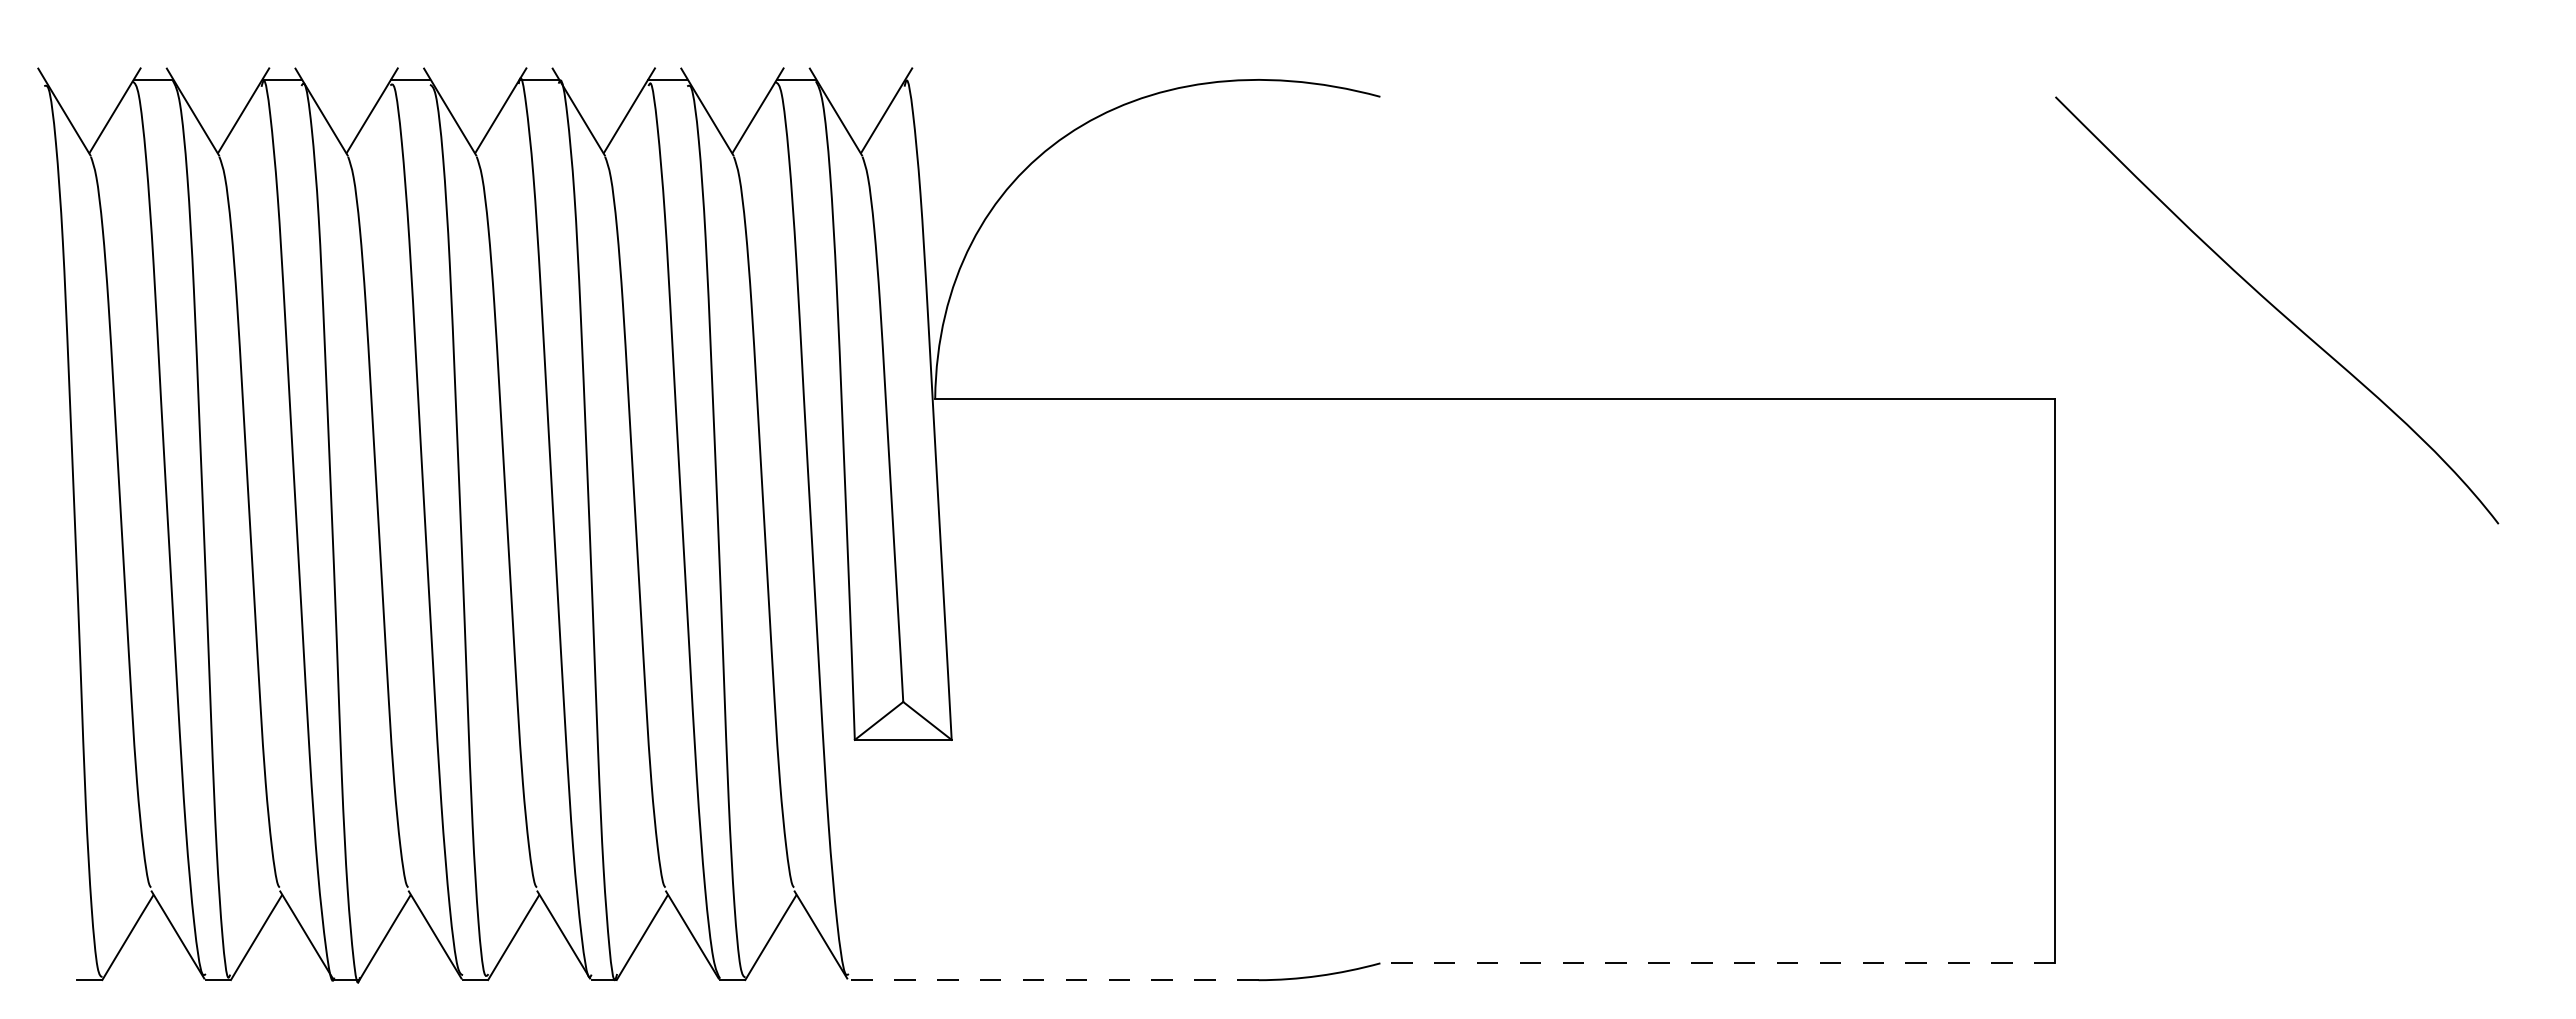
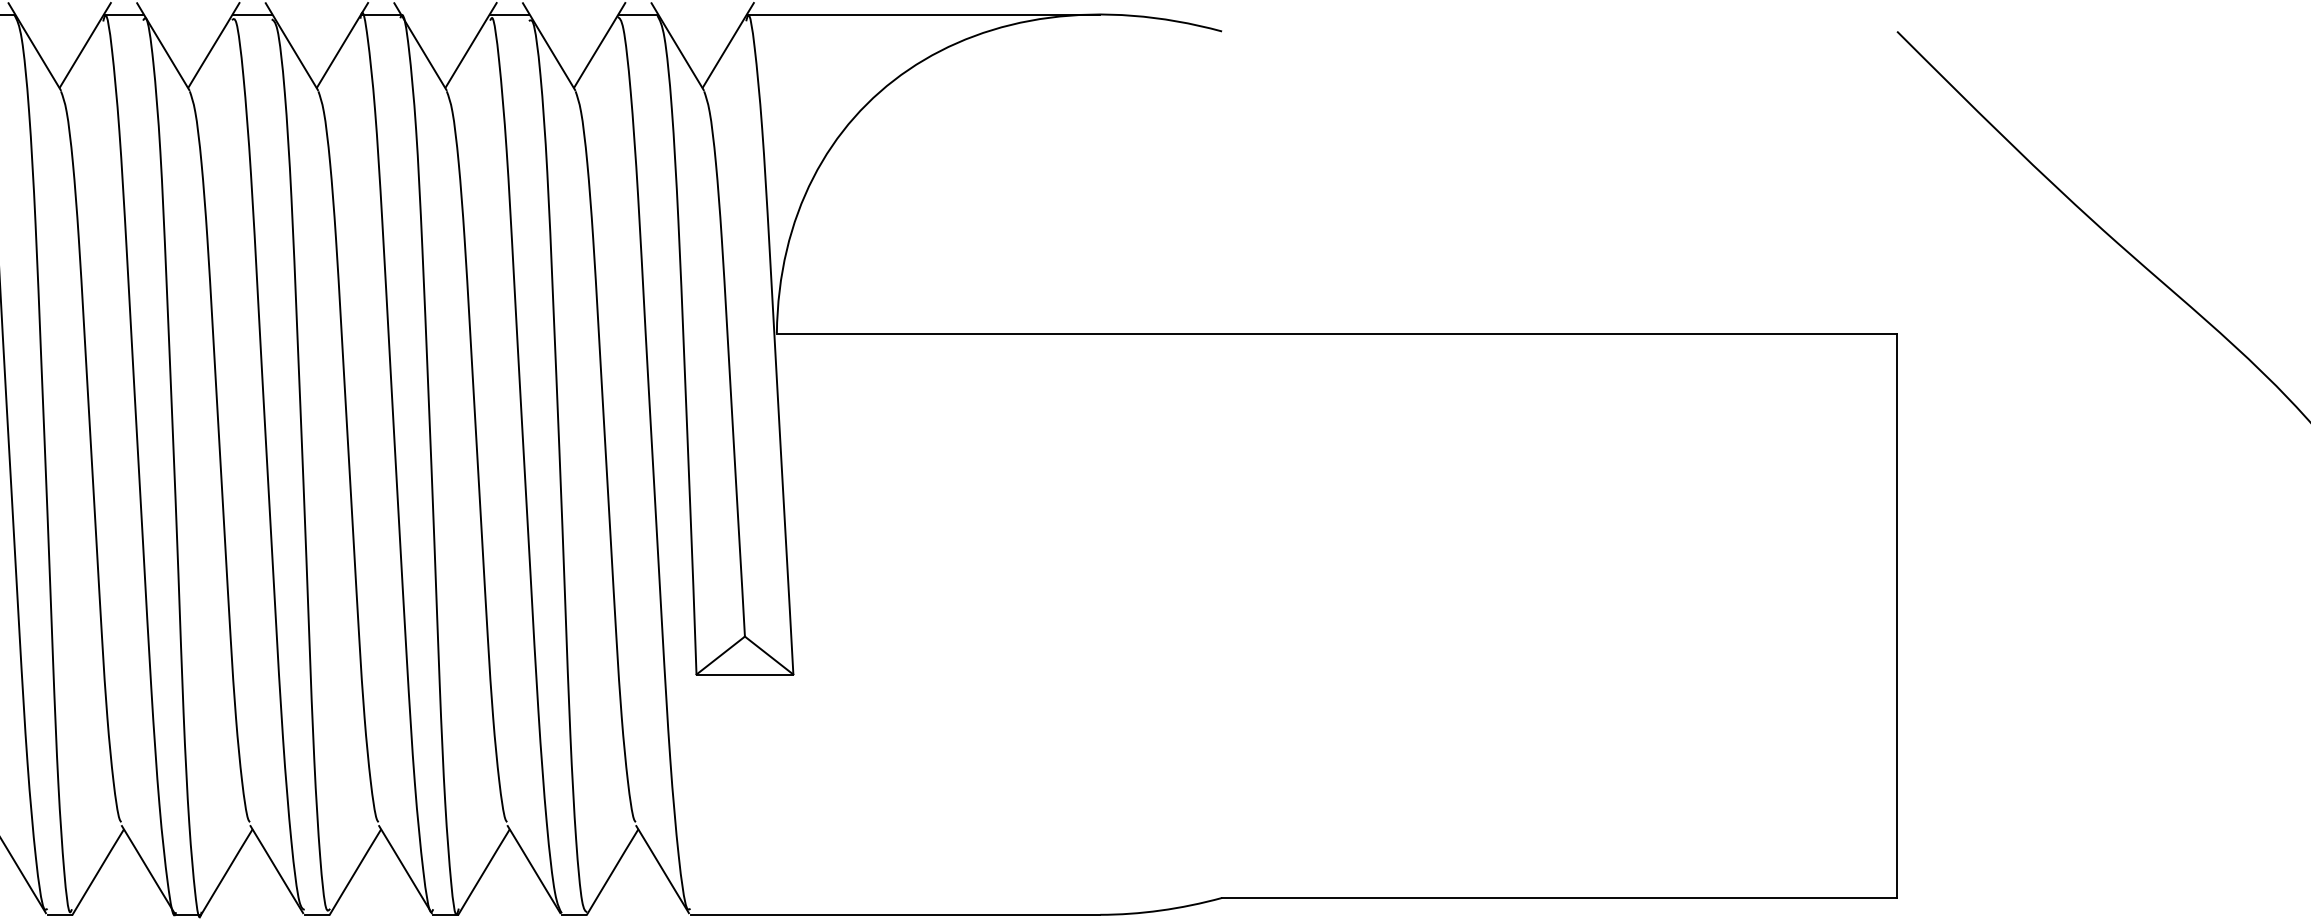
line: (1081, 80) -> (923, 15), added
line: (1717, 963) -> (1559, 898), dashed -> solid
line: (1053, 980) -> (895, 915), dashed -> solid

